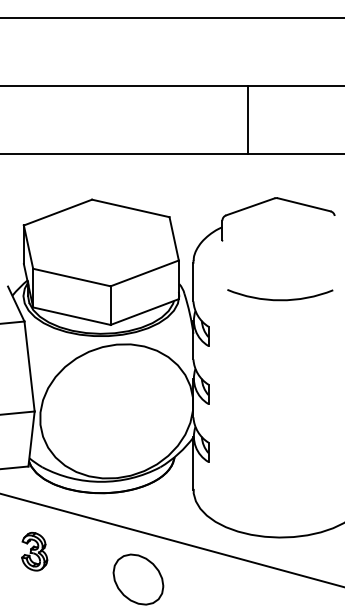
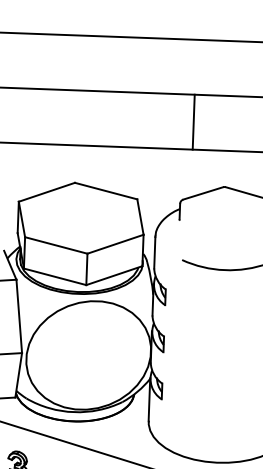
line: (248, 119) -> (193, 122), moved

